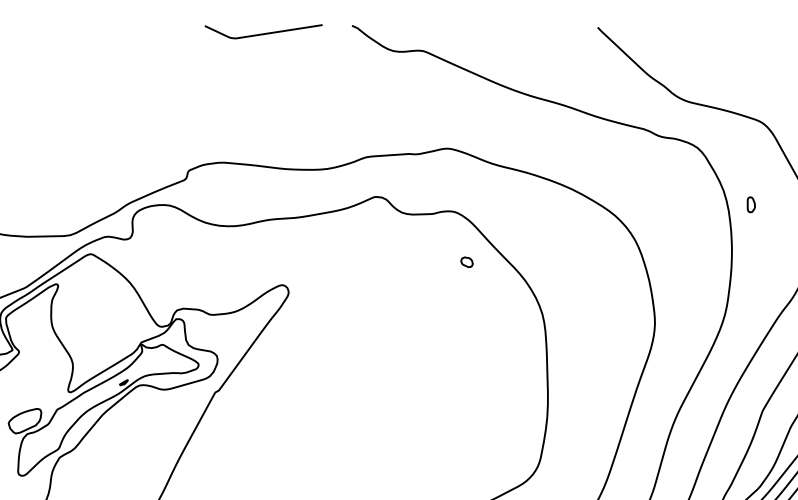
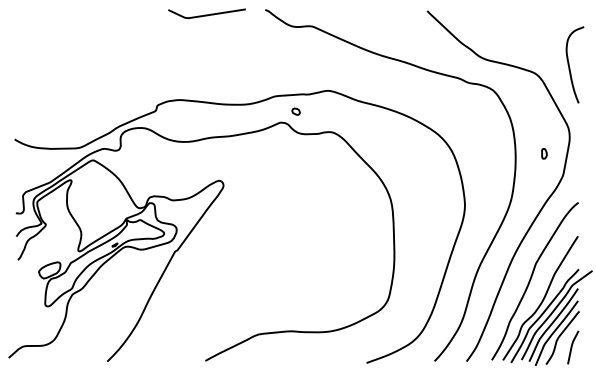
part: (751, 204) -> (544, 153), moved
part: (466, 261) -> (295, 111), moved

